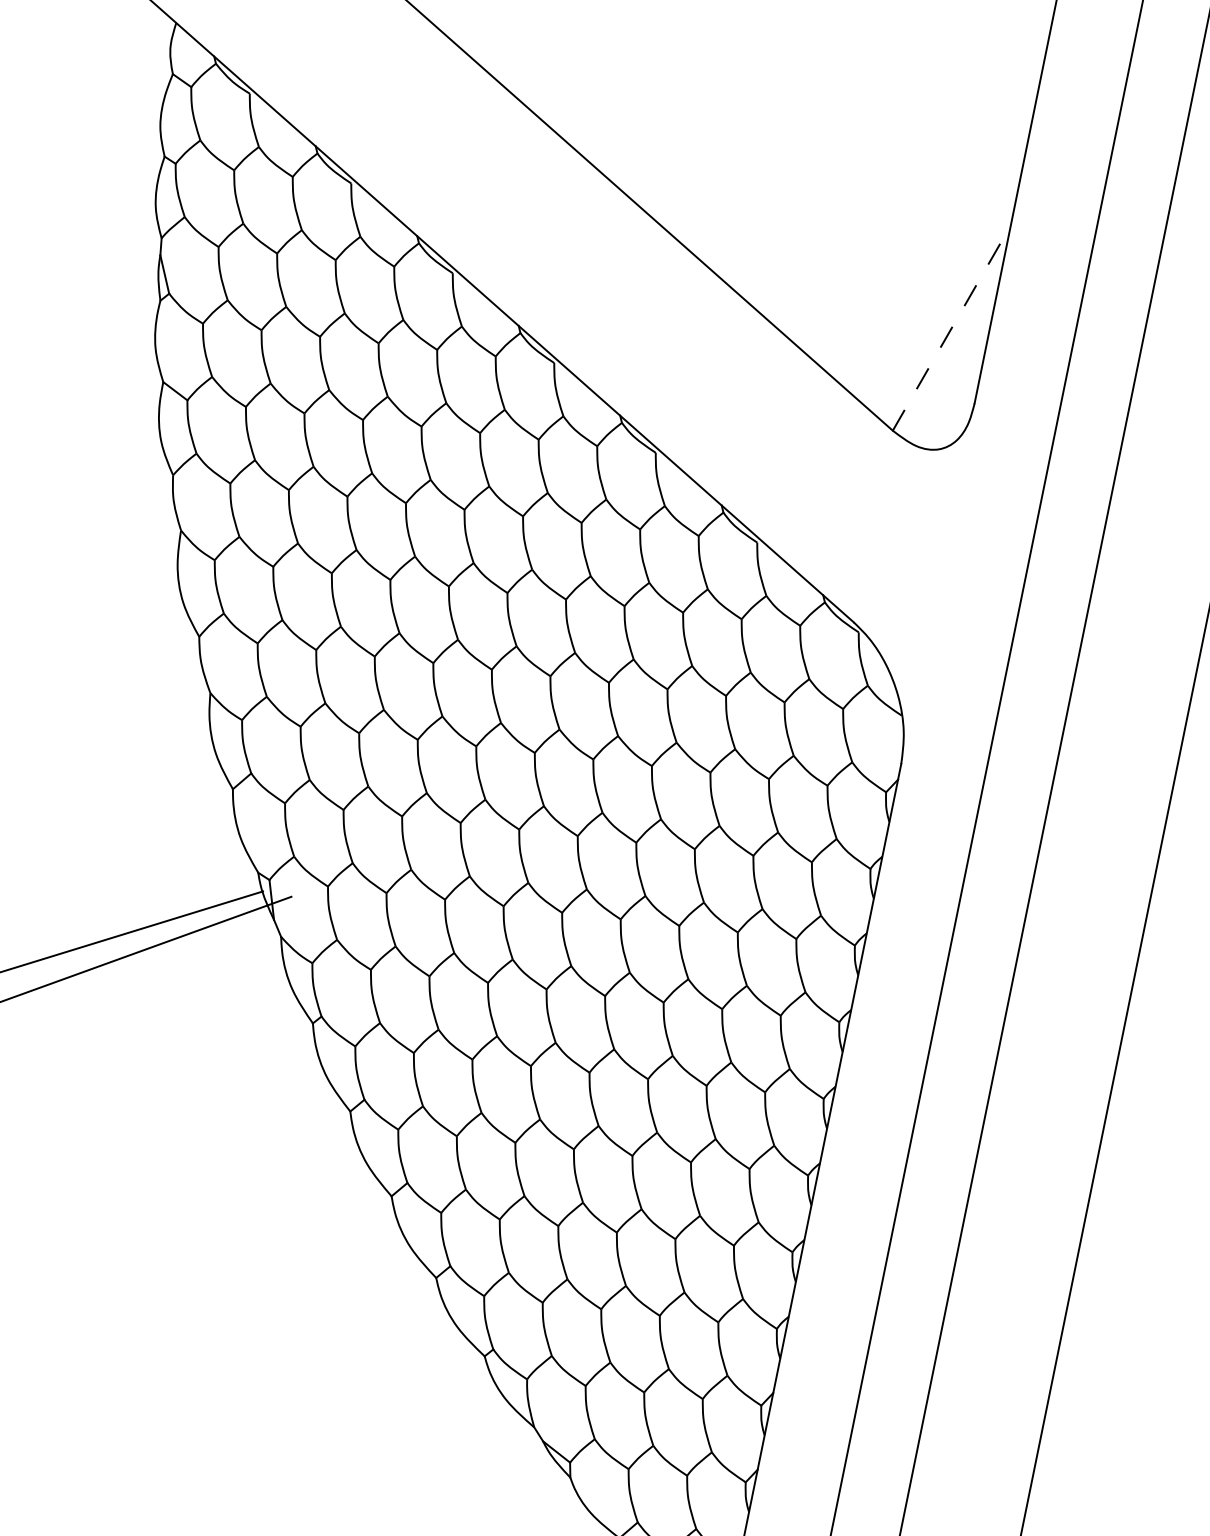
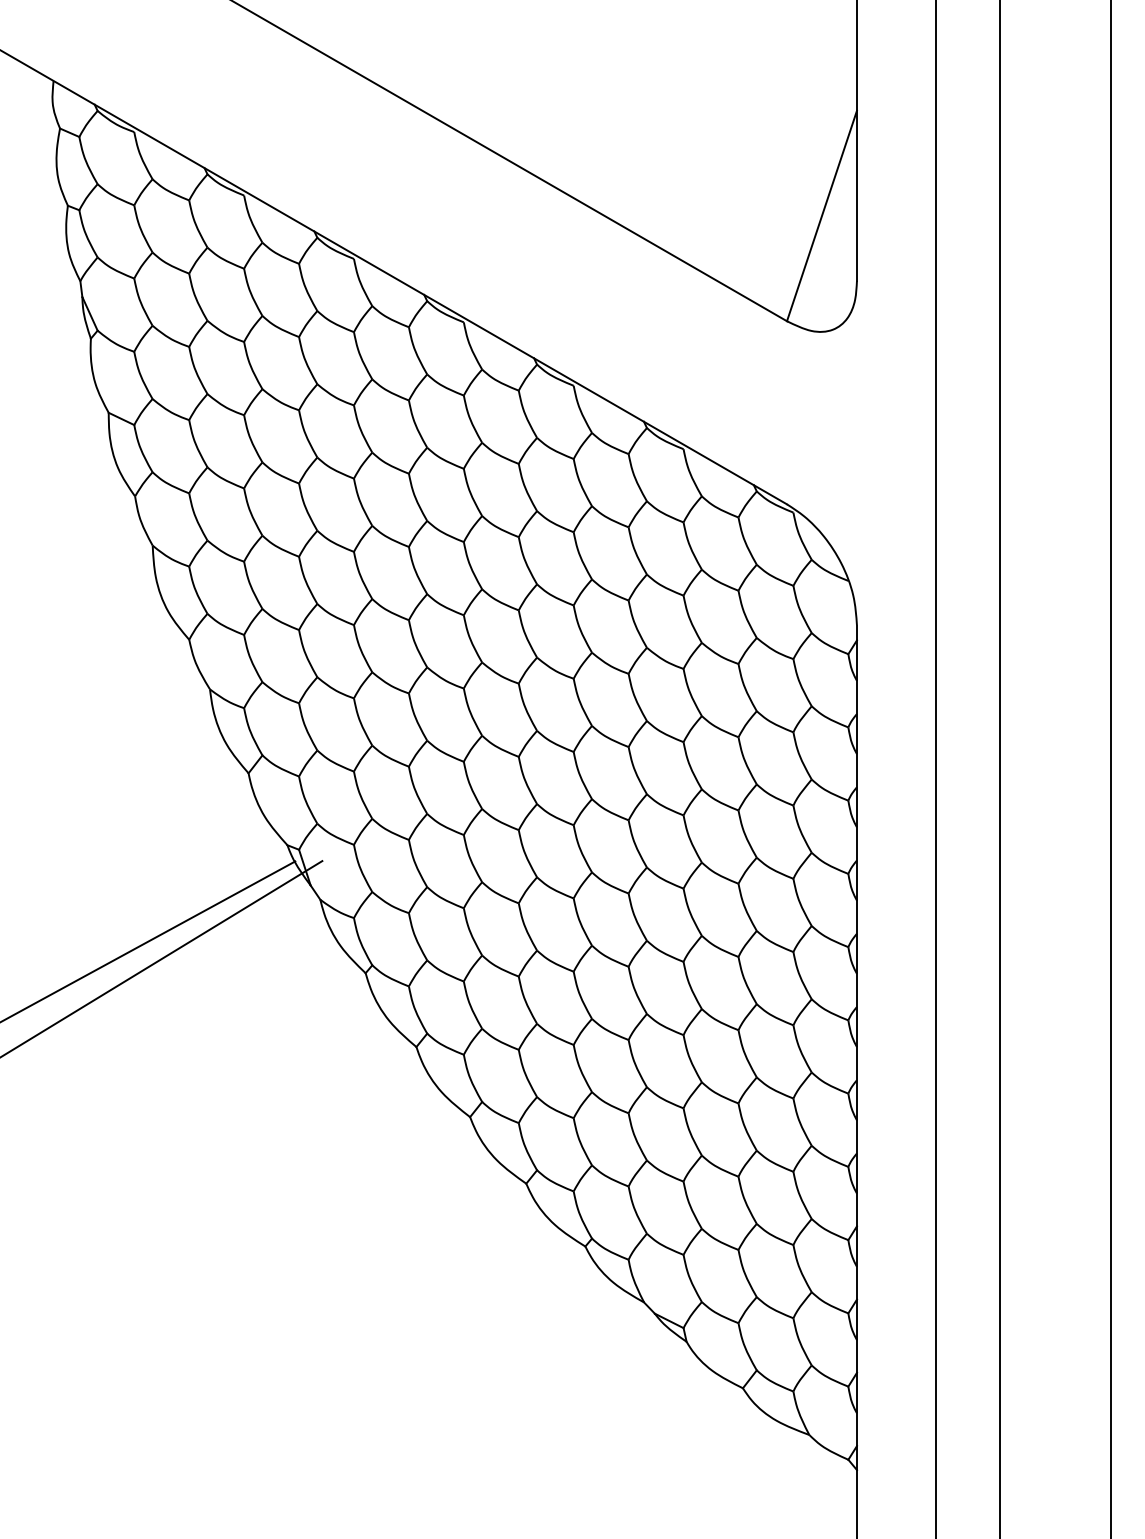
line: (952, 328) -> (822, 216), dashed -> solid

